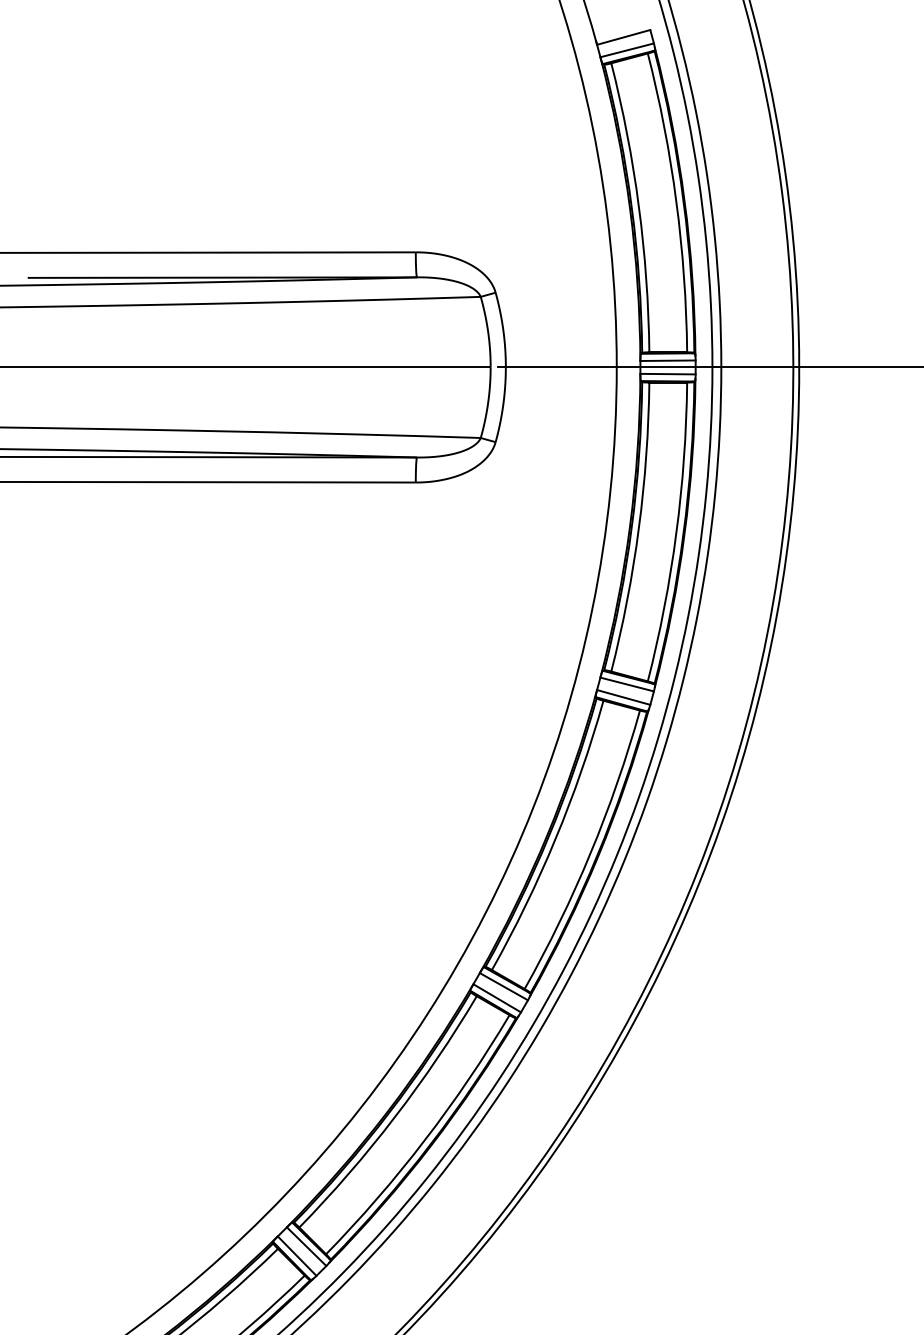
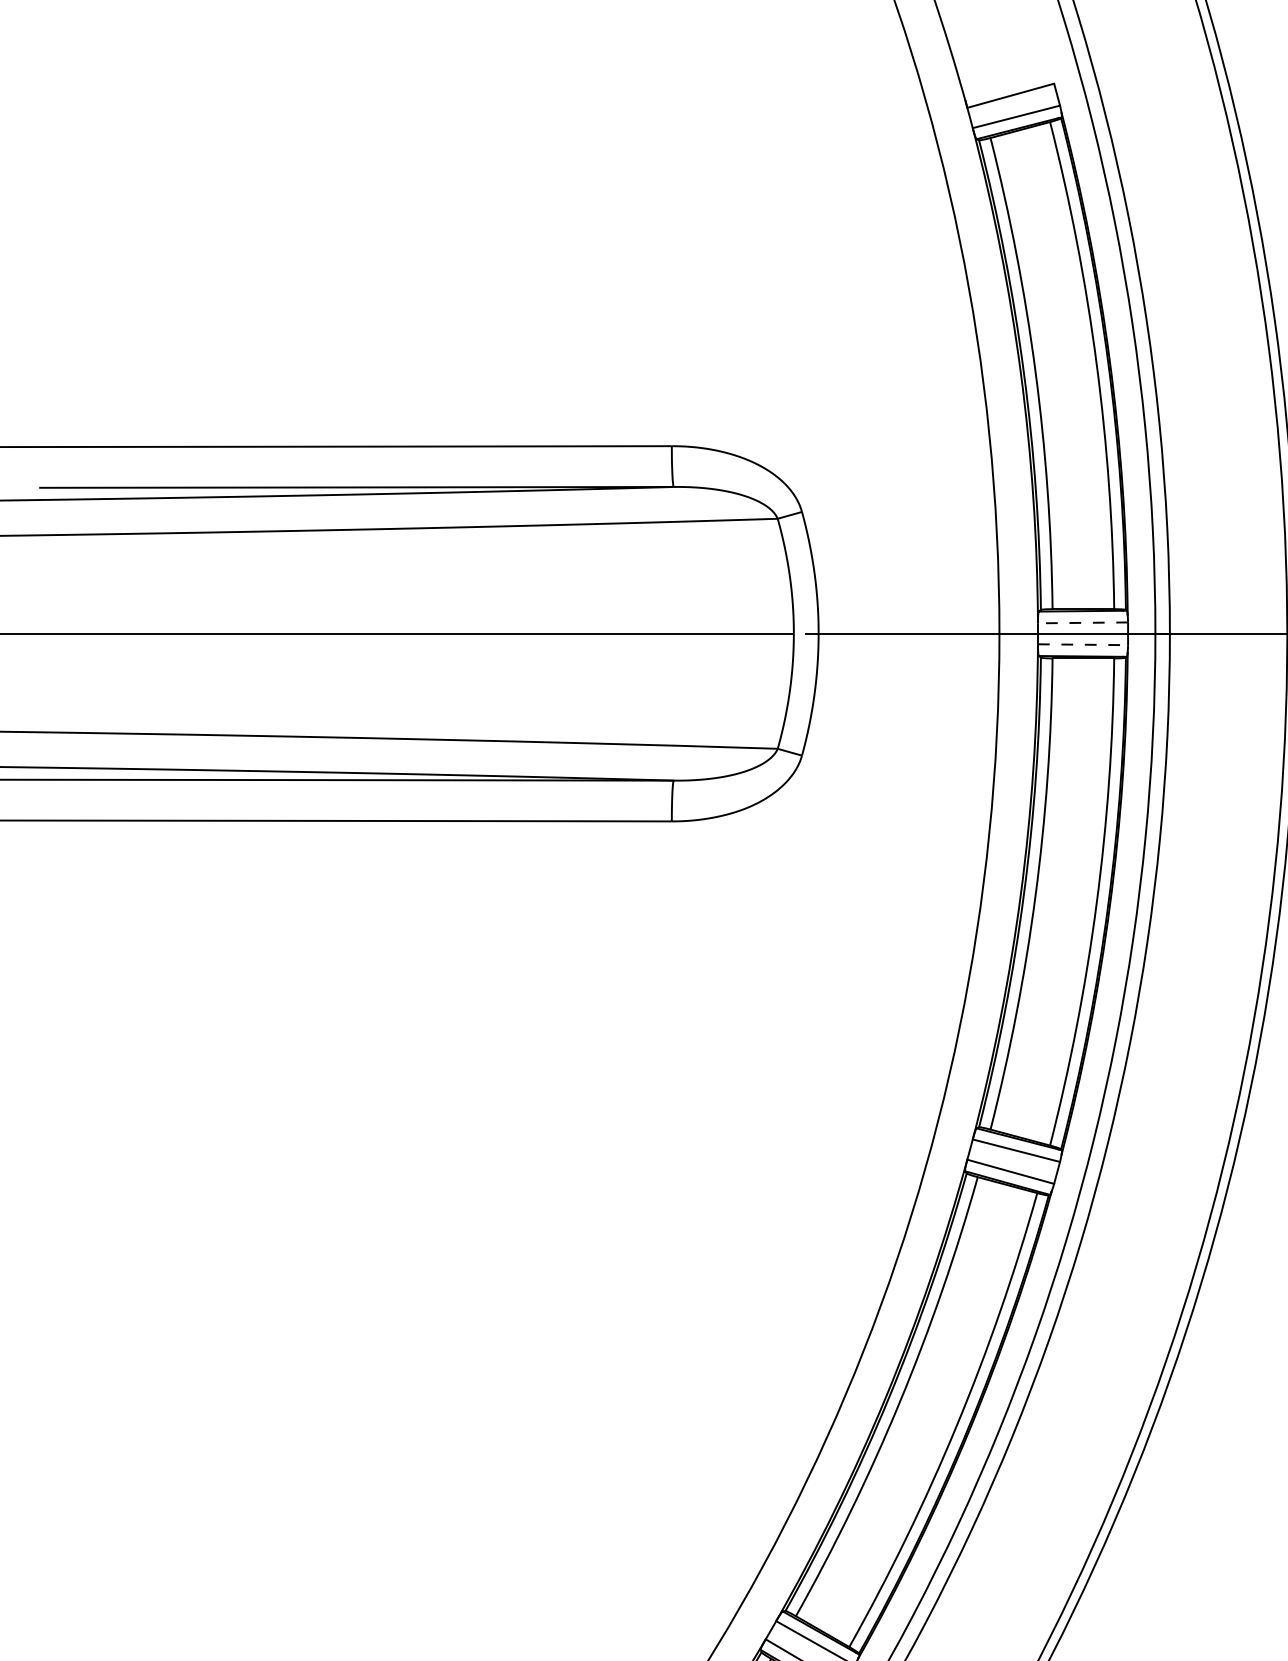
line: (668, 360) -> (1083, 622), solid -> dashed
line: (668, 374) -> (1083, 645), solid -> dashed

